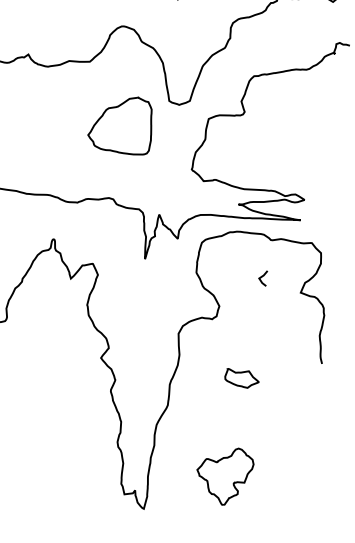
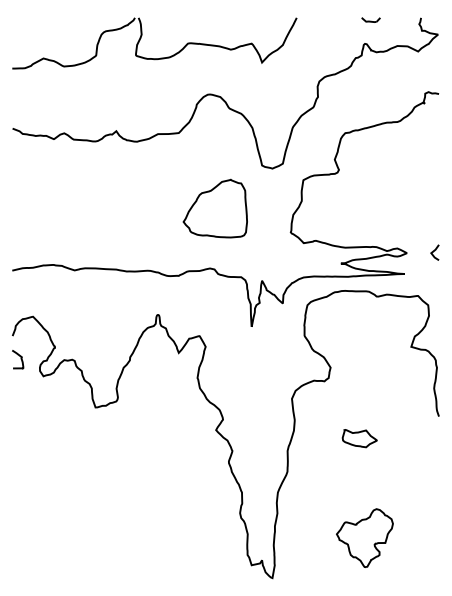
part: (119, 124) -> (214, 208), moved
line: (262, 277) -> (434, 251), moved
part: (224, 475) -> (364, 537), moved

